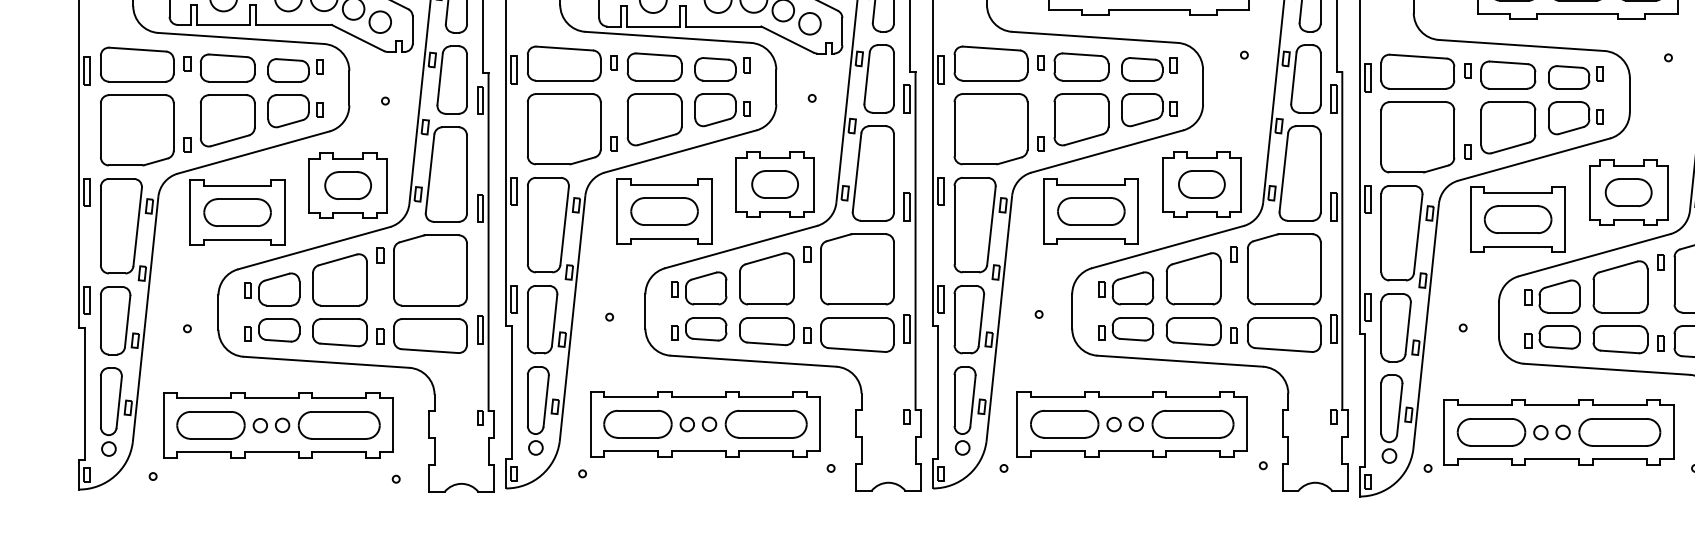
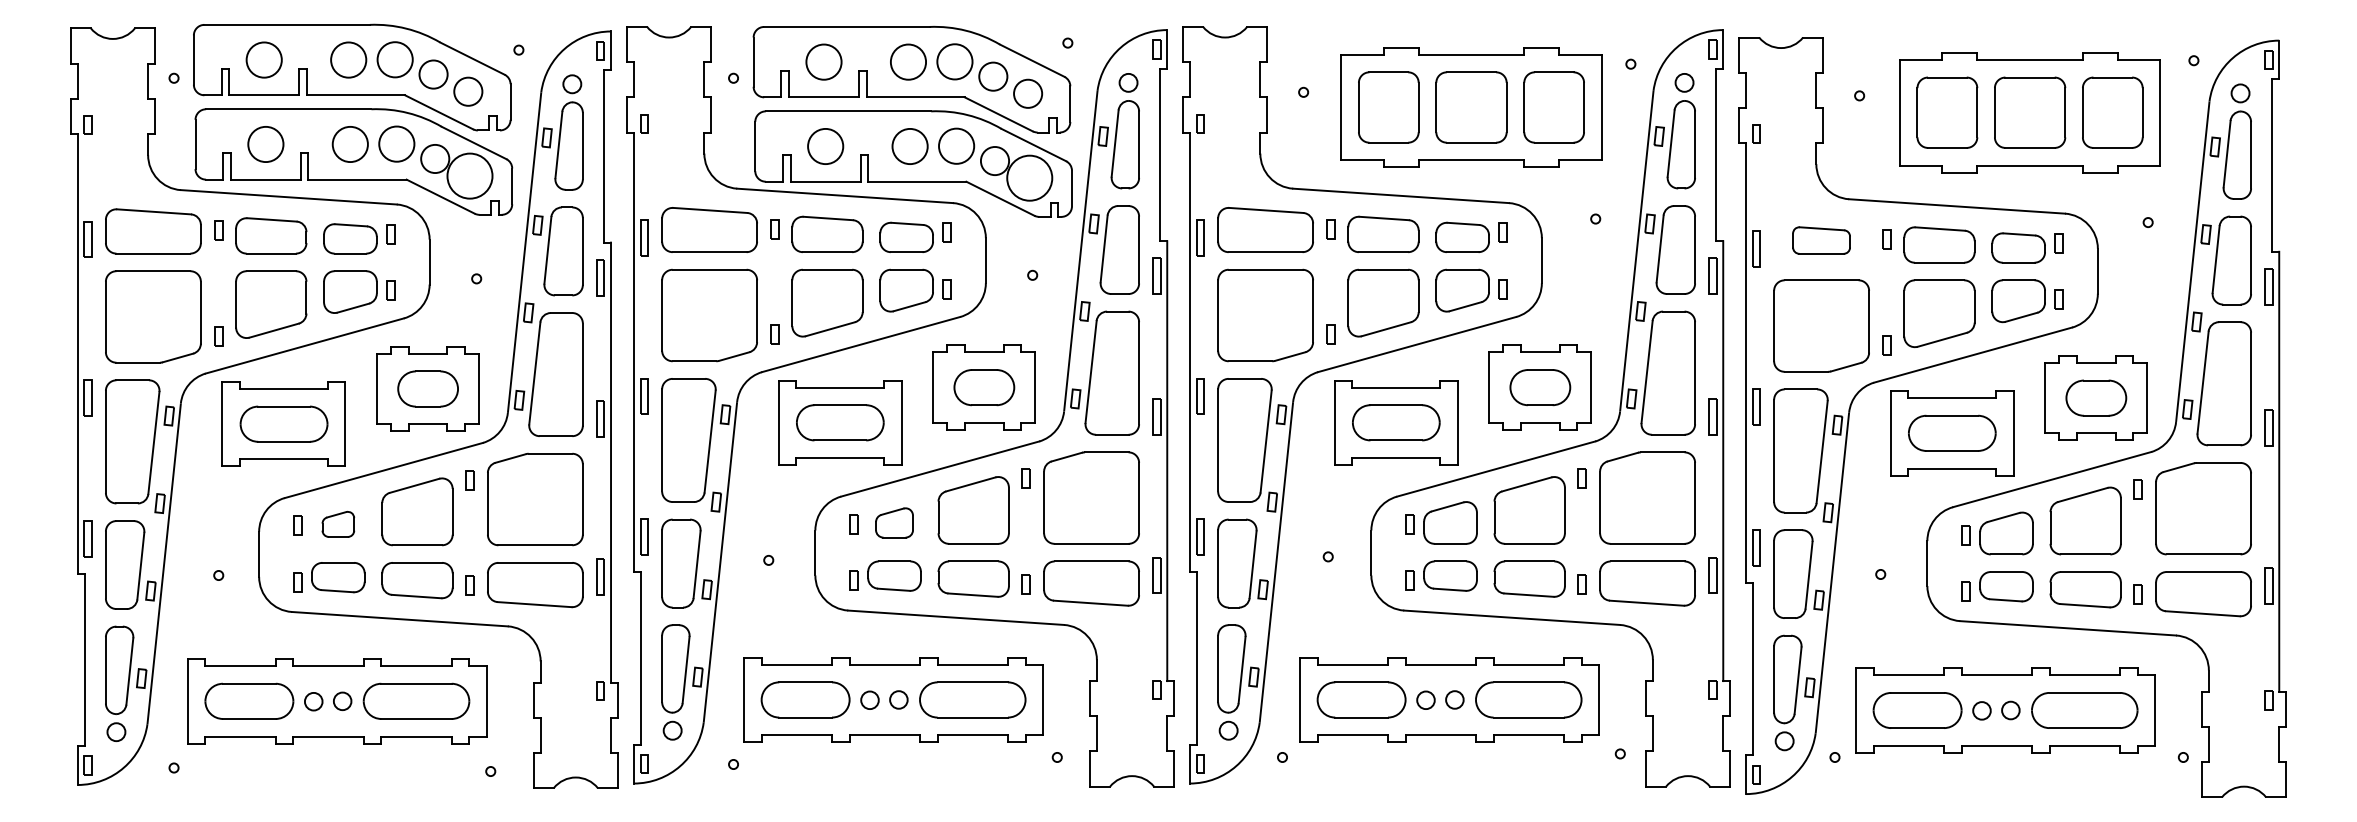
circle: (379, 22) -> (469, 176), size x1.6
circle: (809, 24) -> (1029, 178), size x1.6
part: (1417, 71) -> (1821, 240), size x0.6
part: (706, 288) -> (894, 522), size x0.7
part: (279, 289) -> (338, 524), size x0.6

